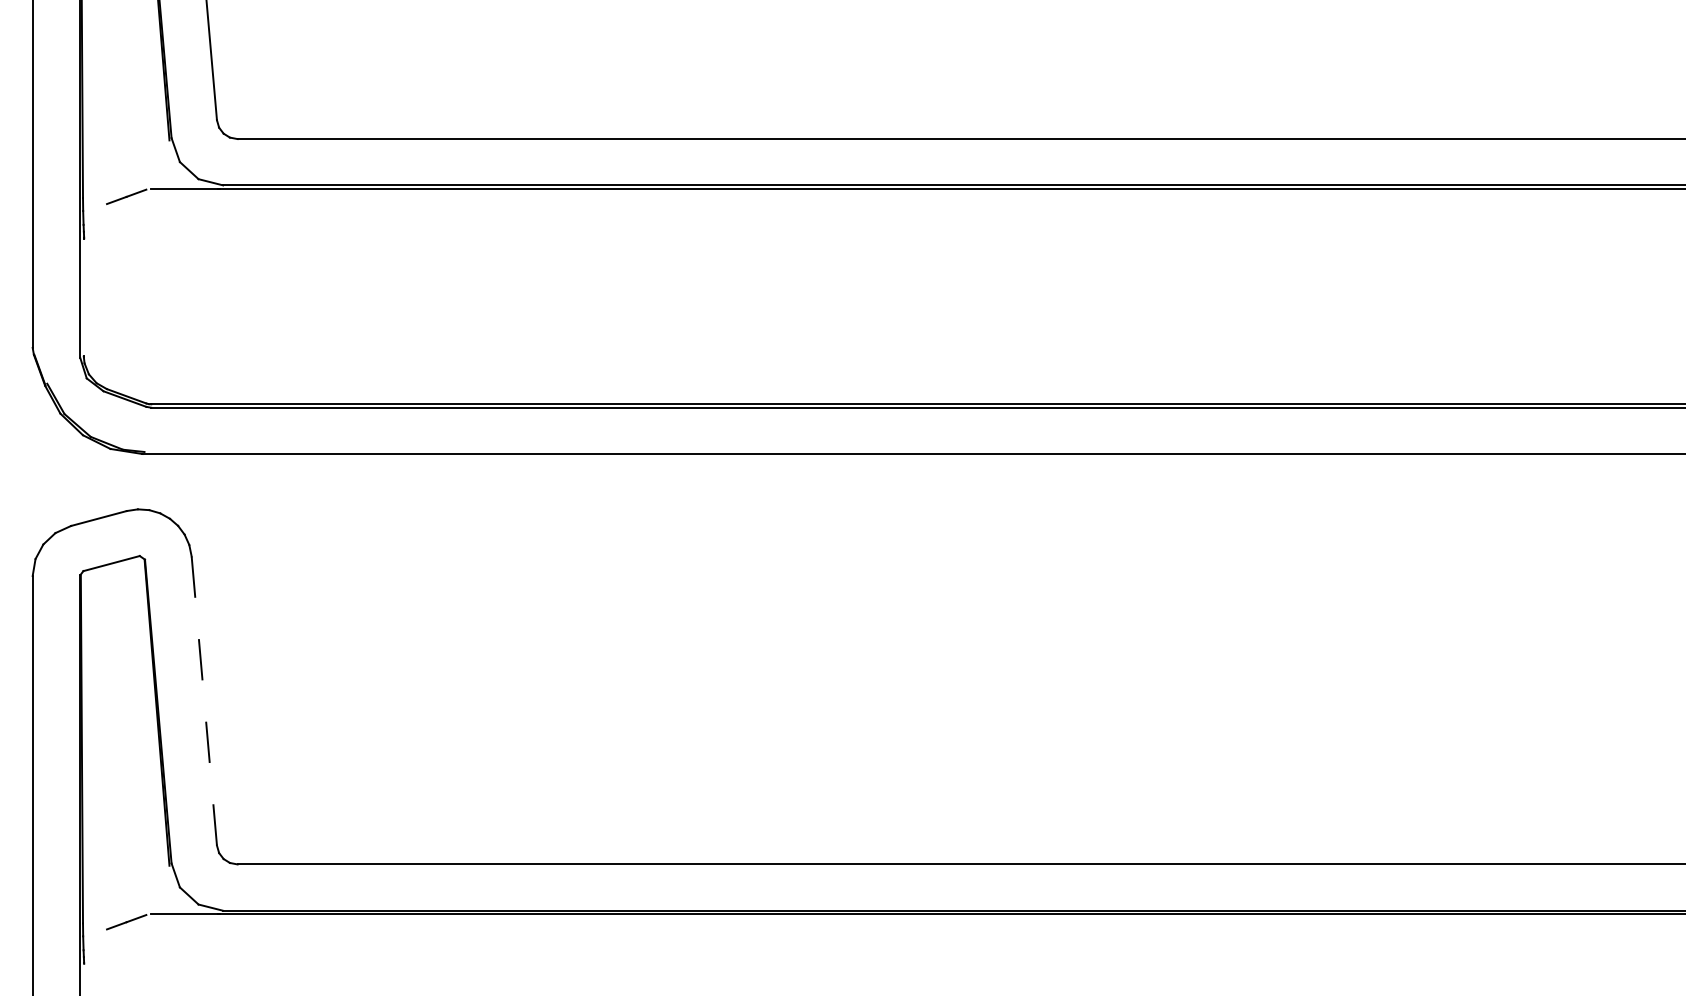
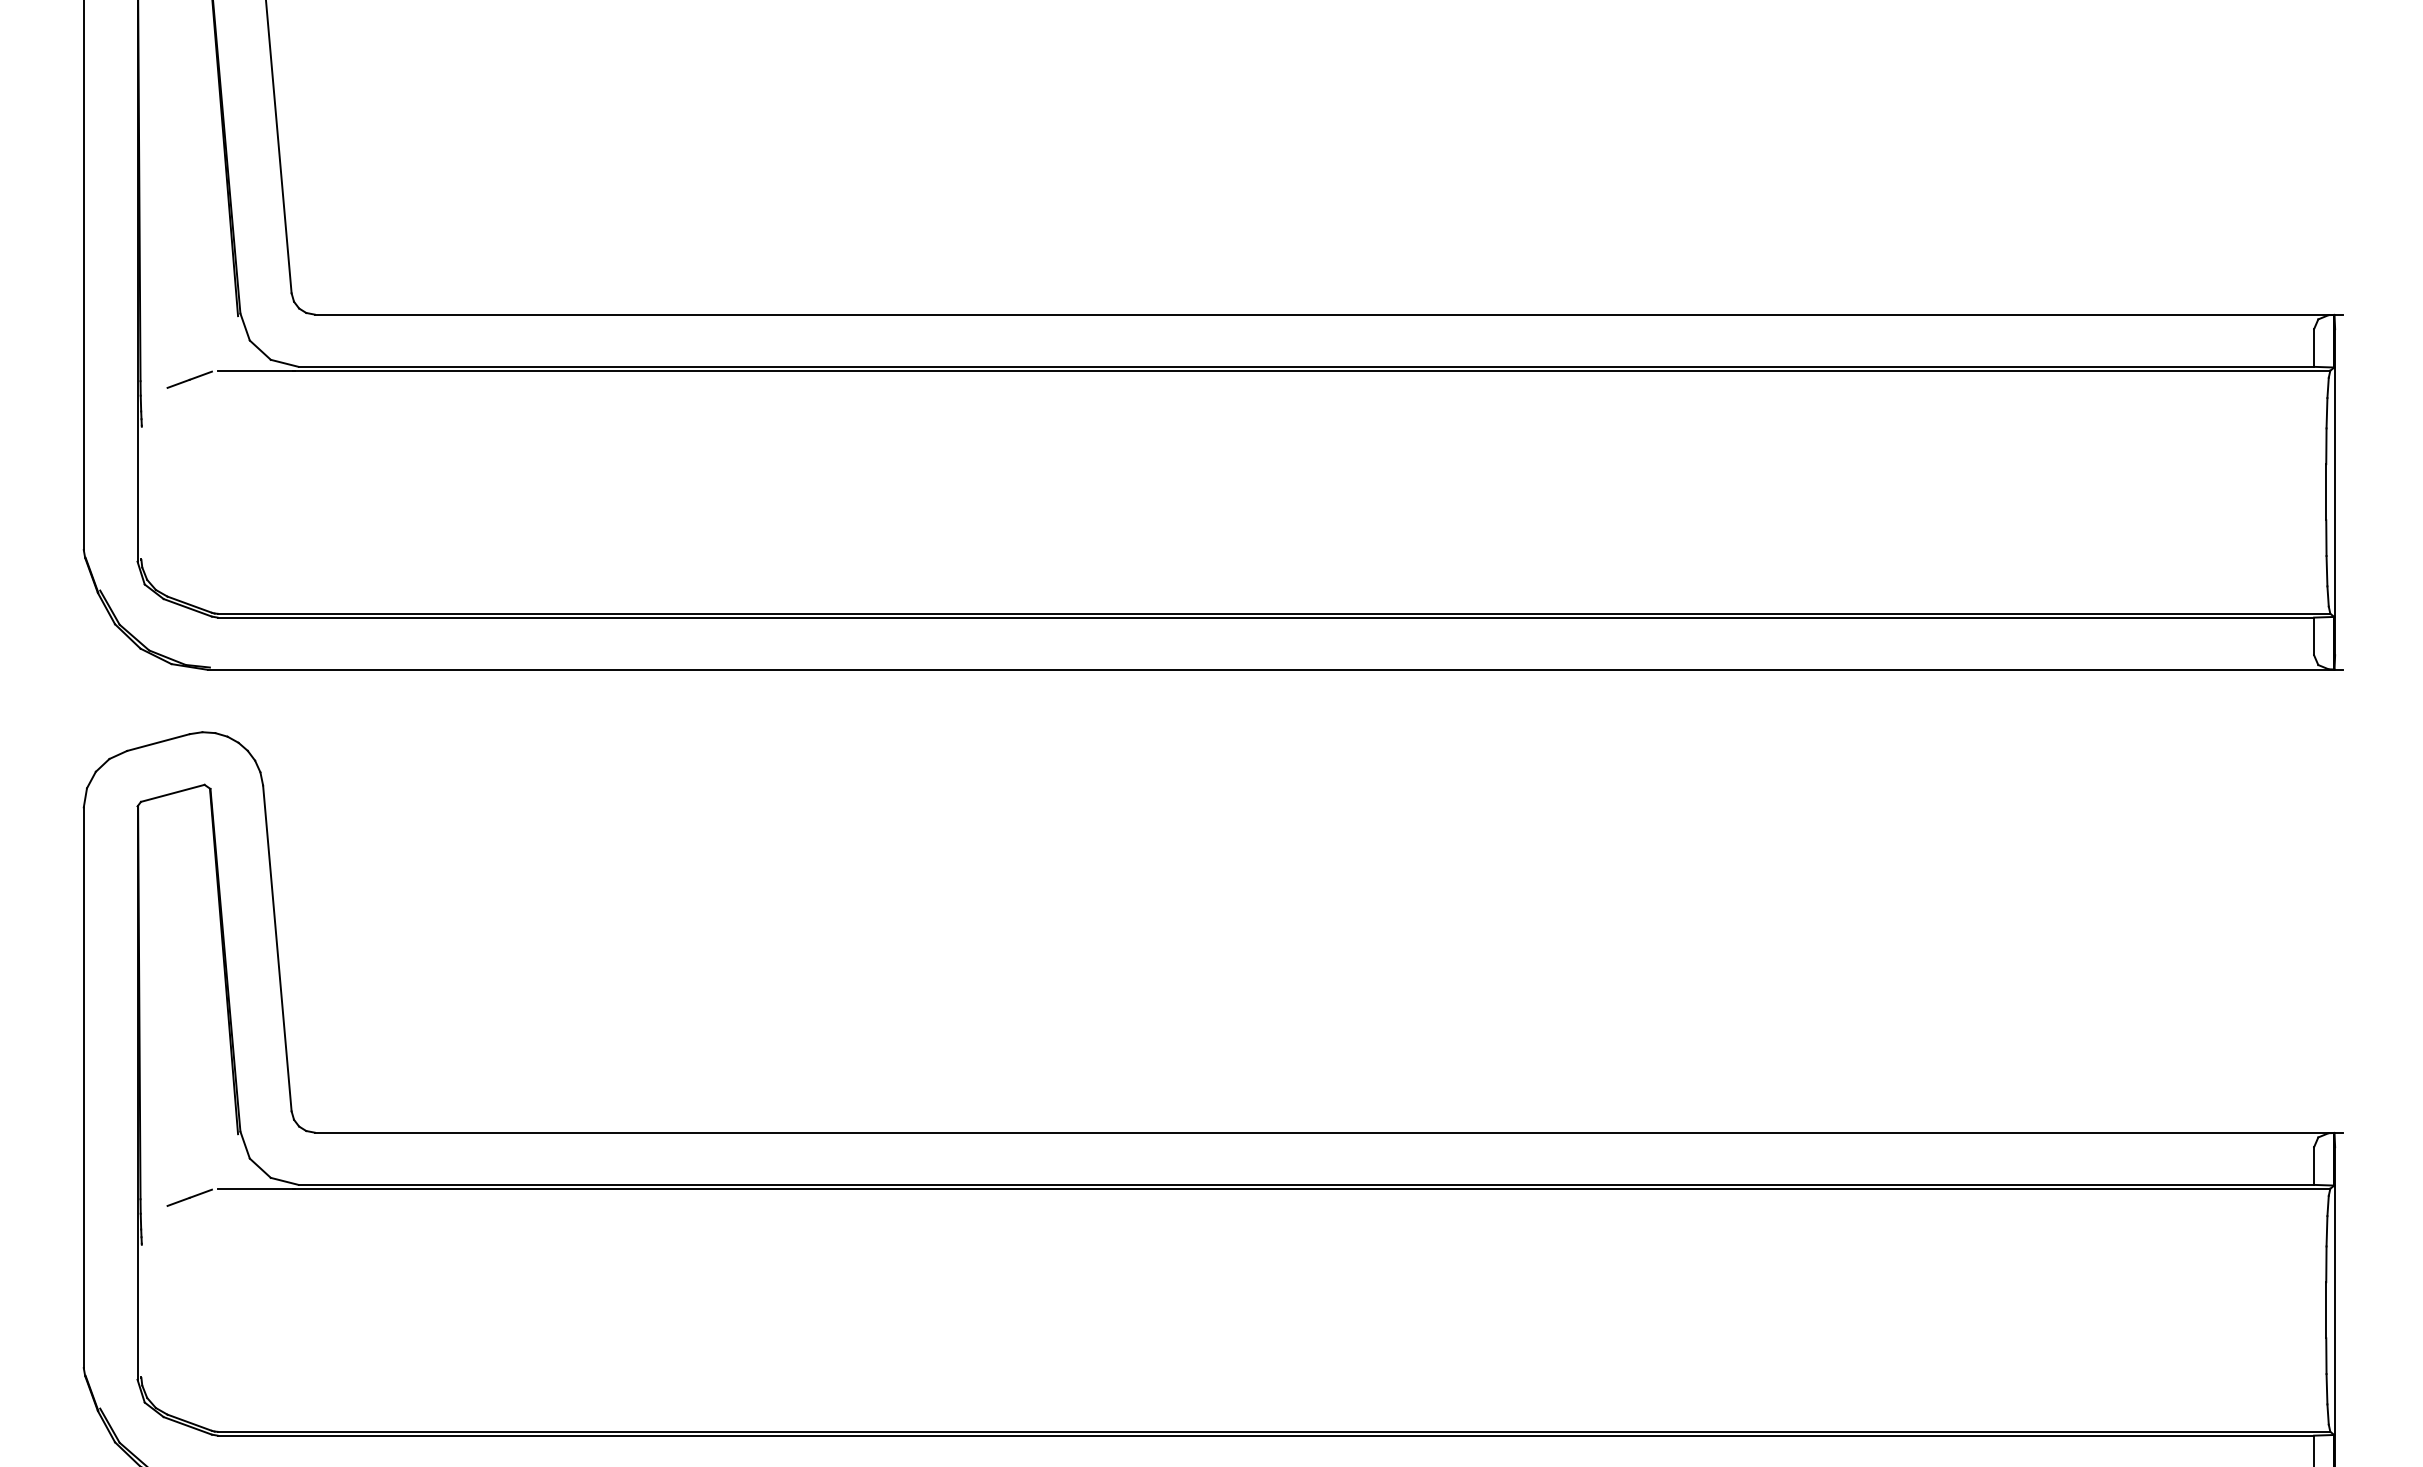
line: (204, 701) -> (277, 948), dashed -> solid

